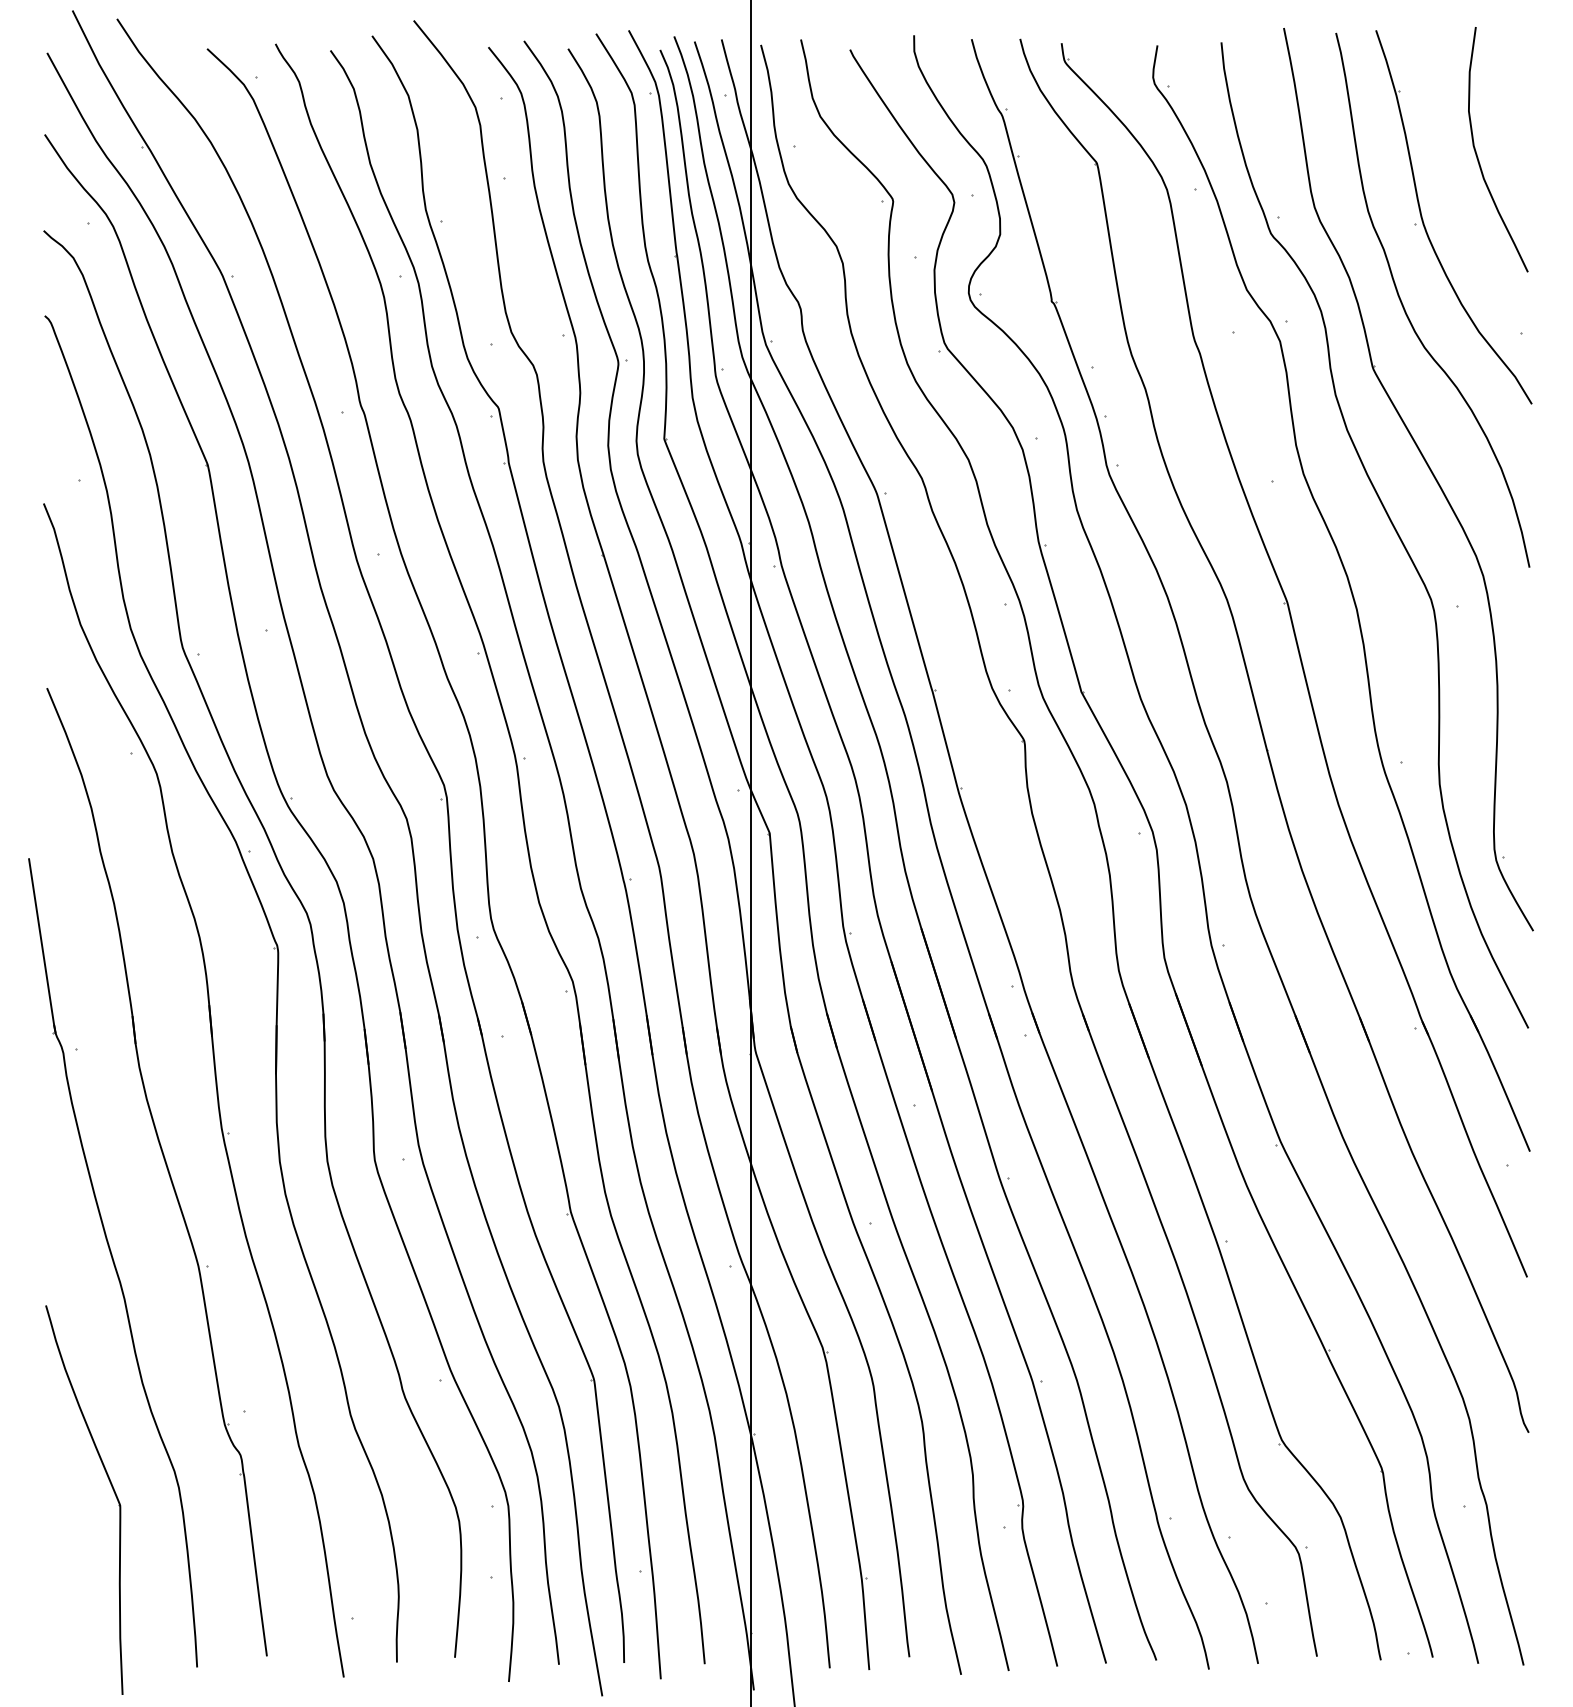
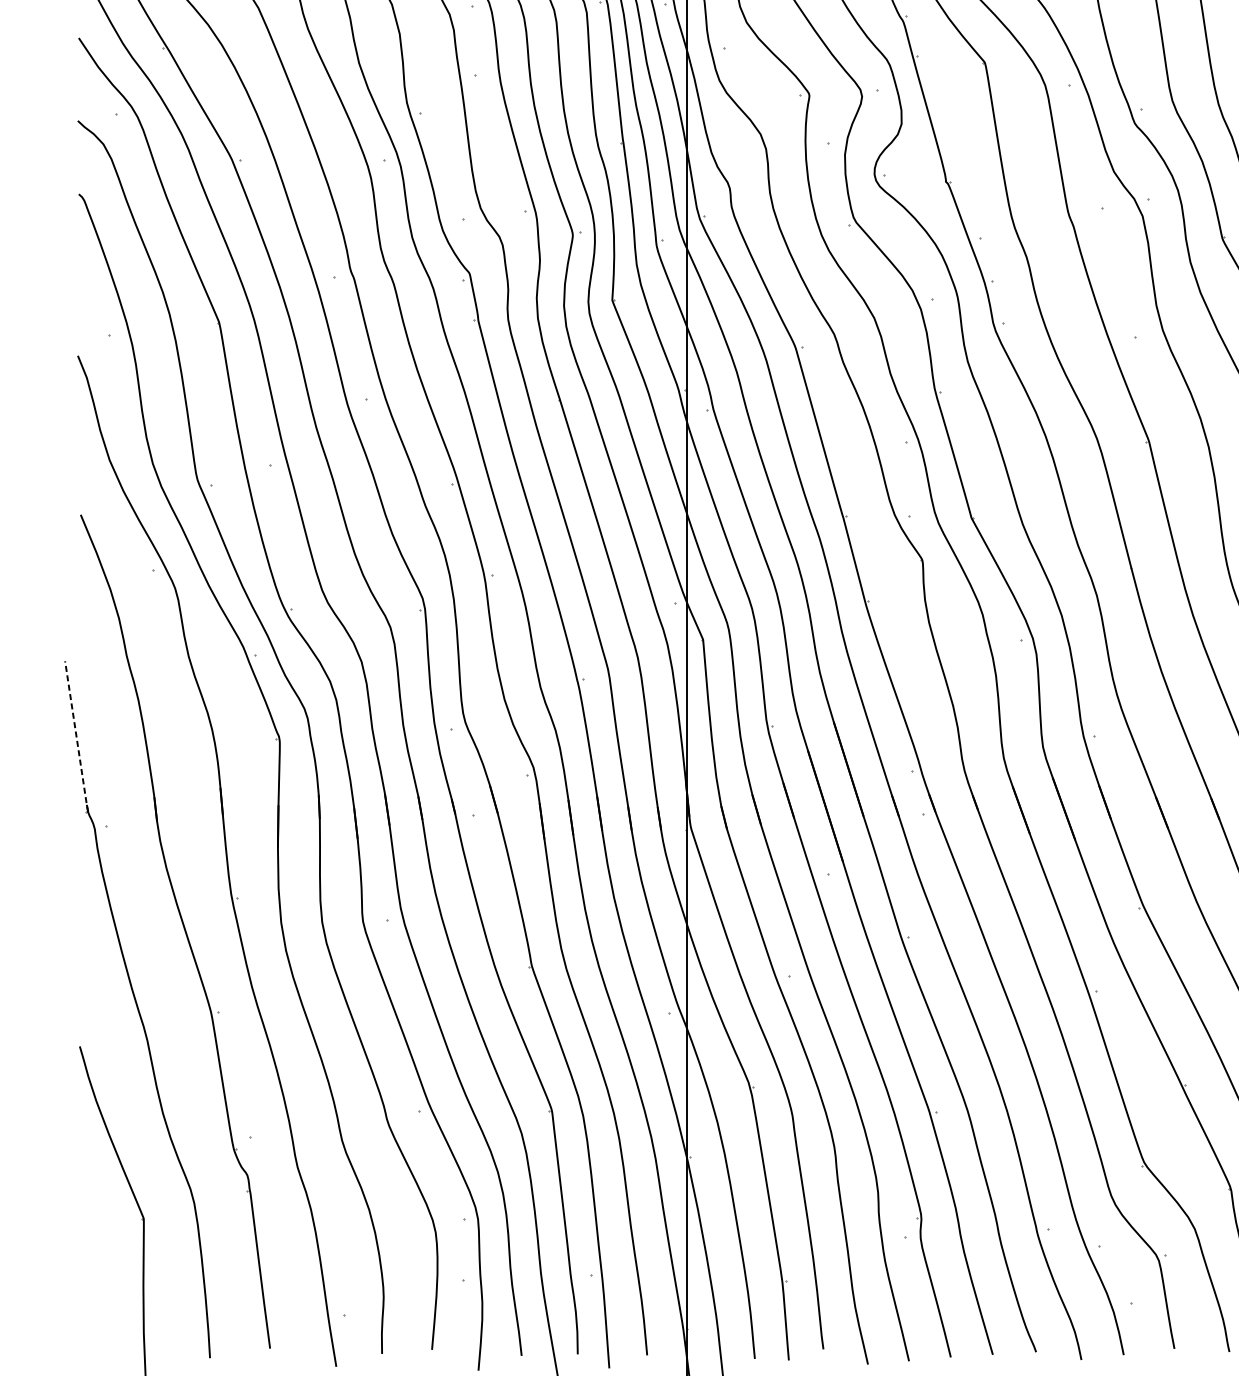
line: (42, 946) -> (76, 737), solid -> dashed

